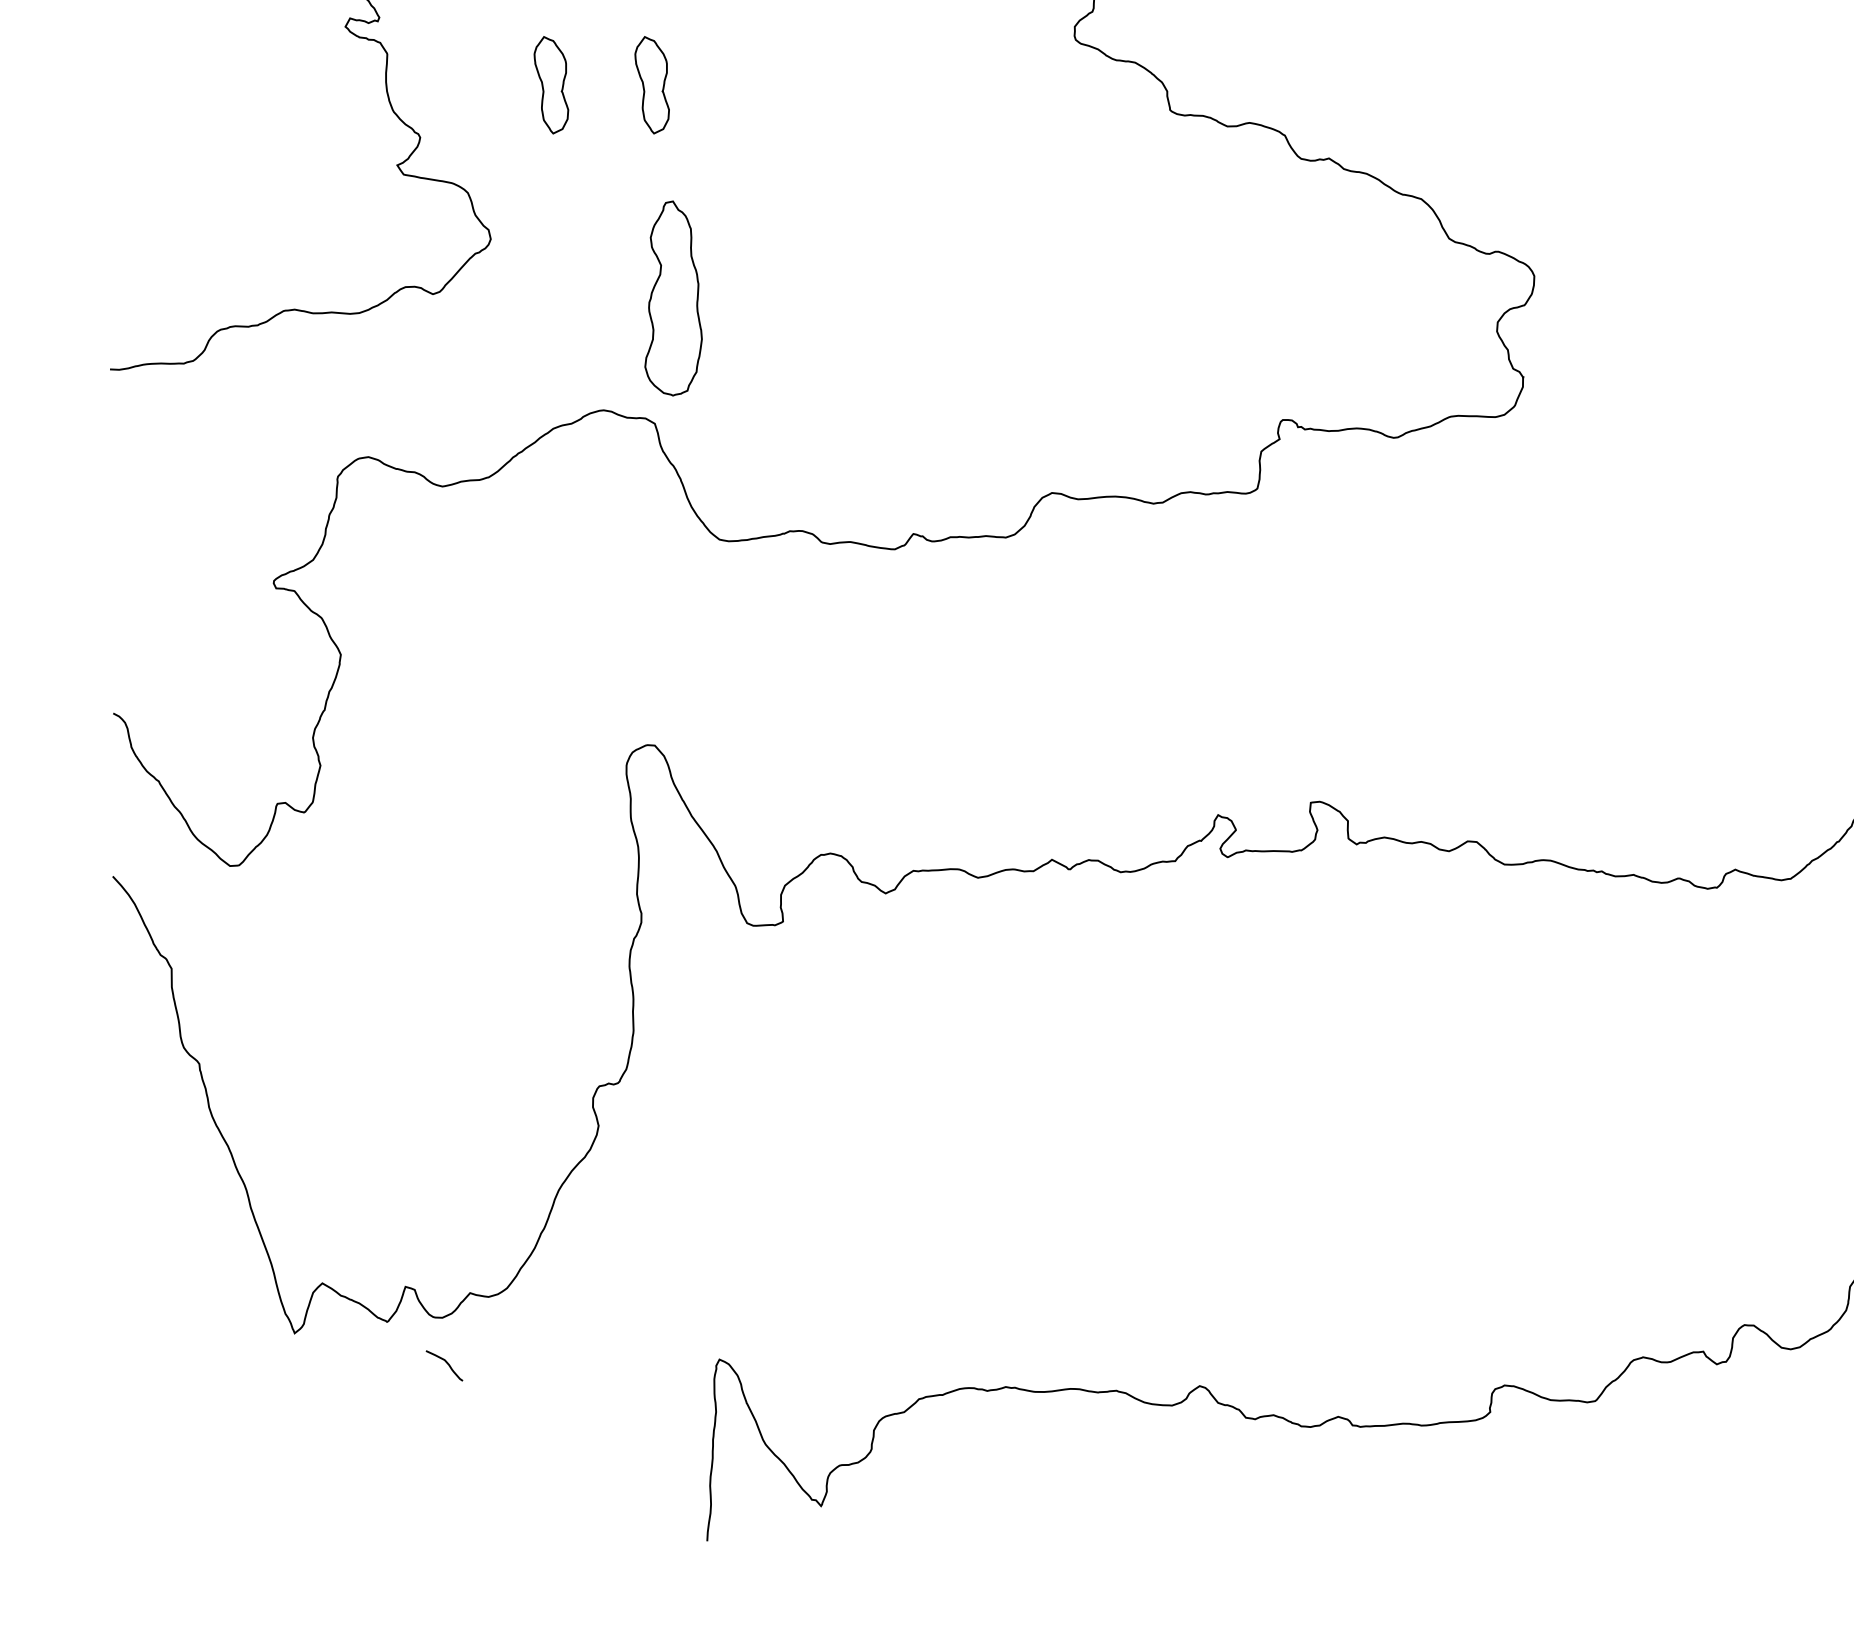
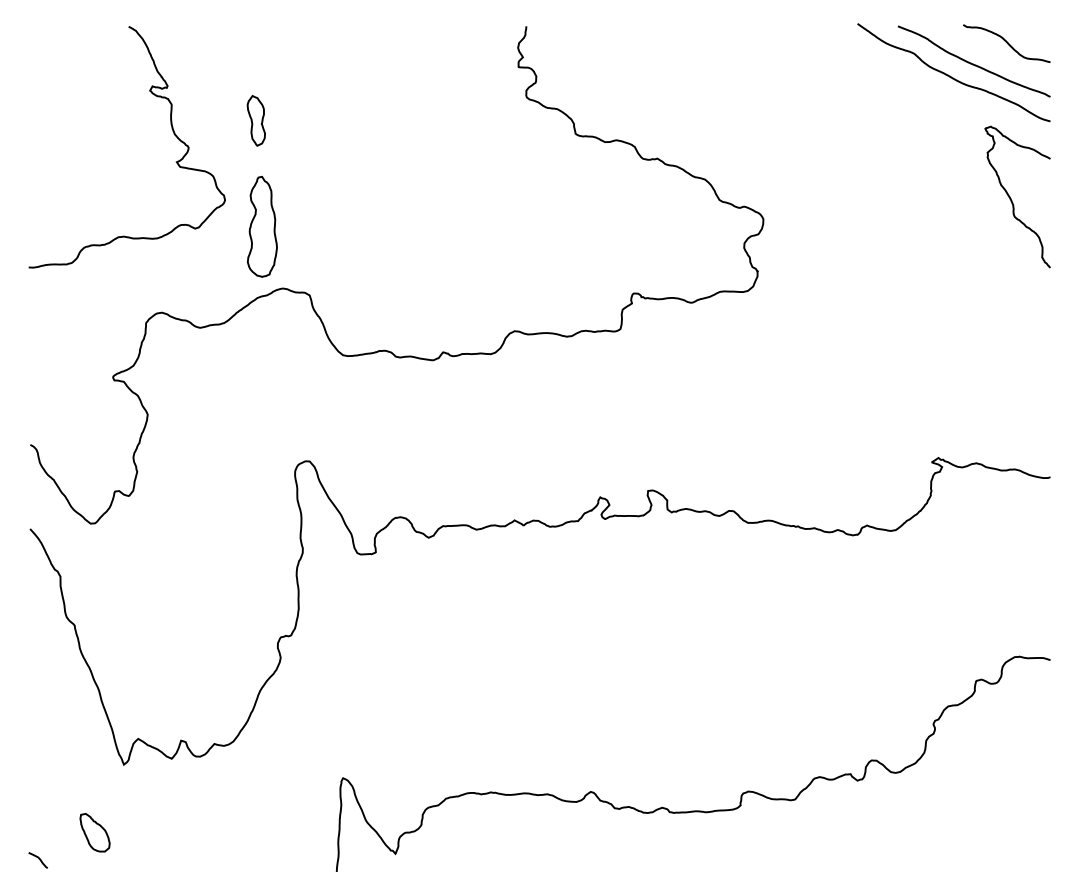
part: (650, 84) -> (307, 120), removed
part: (673, 297) -> (262, 226), moved
curve: (445, 1363) -> (38, 859), moved
part: (237, 1464) -> (94, 832), added

